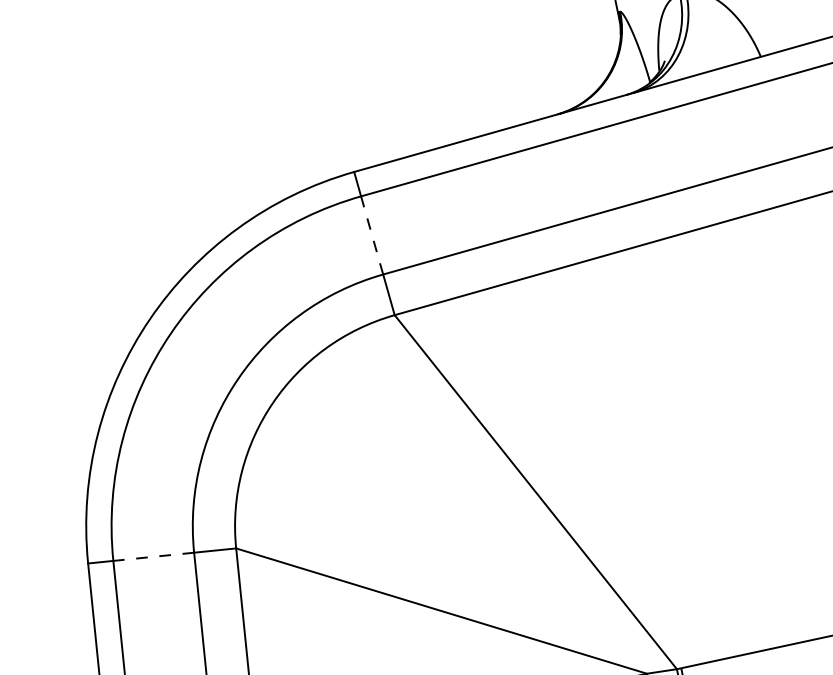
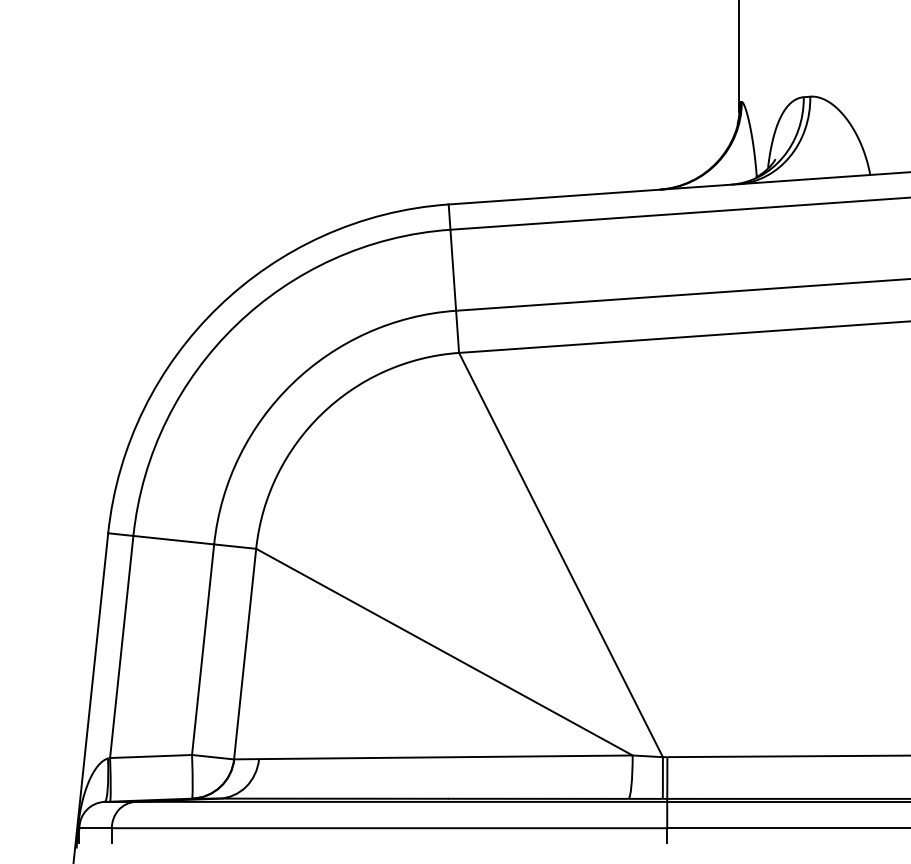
line: (372, 235) -> (453, 270), dashed -> solid
line: (153, 557) -> (173, 540), dashed -> solid

